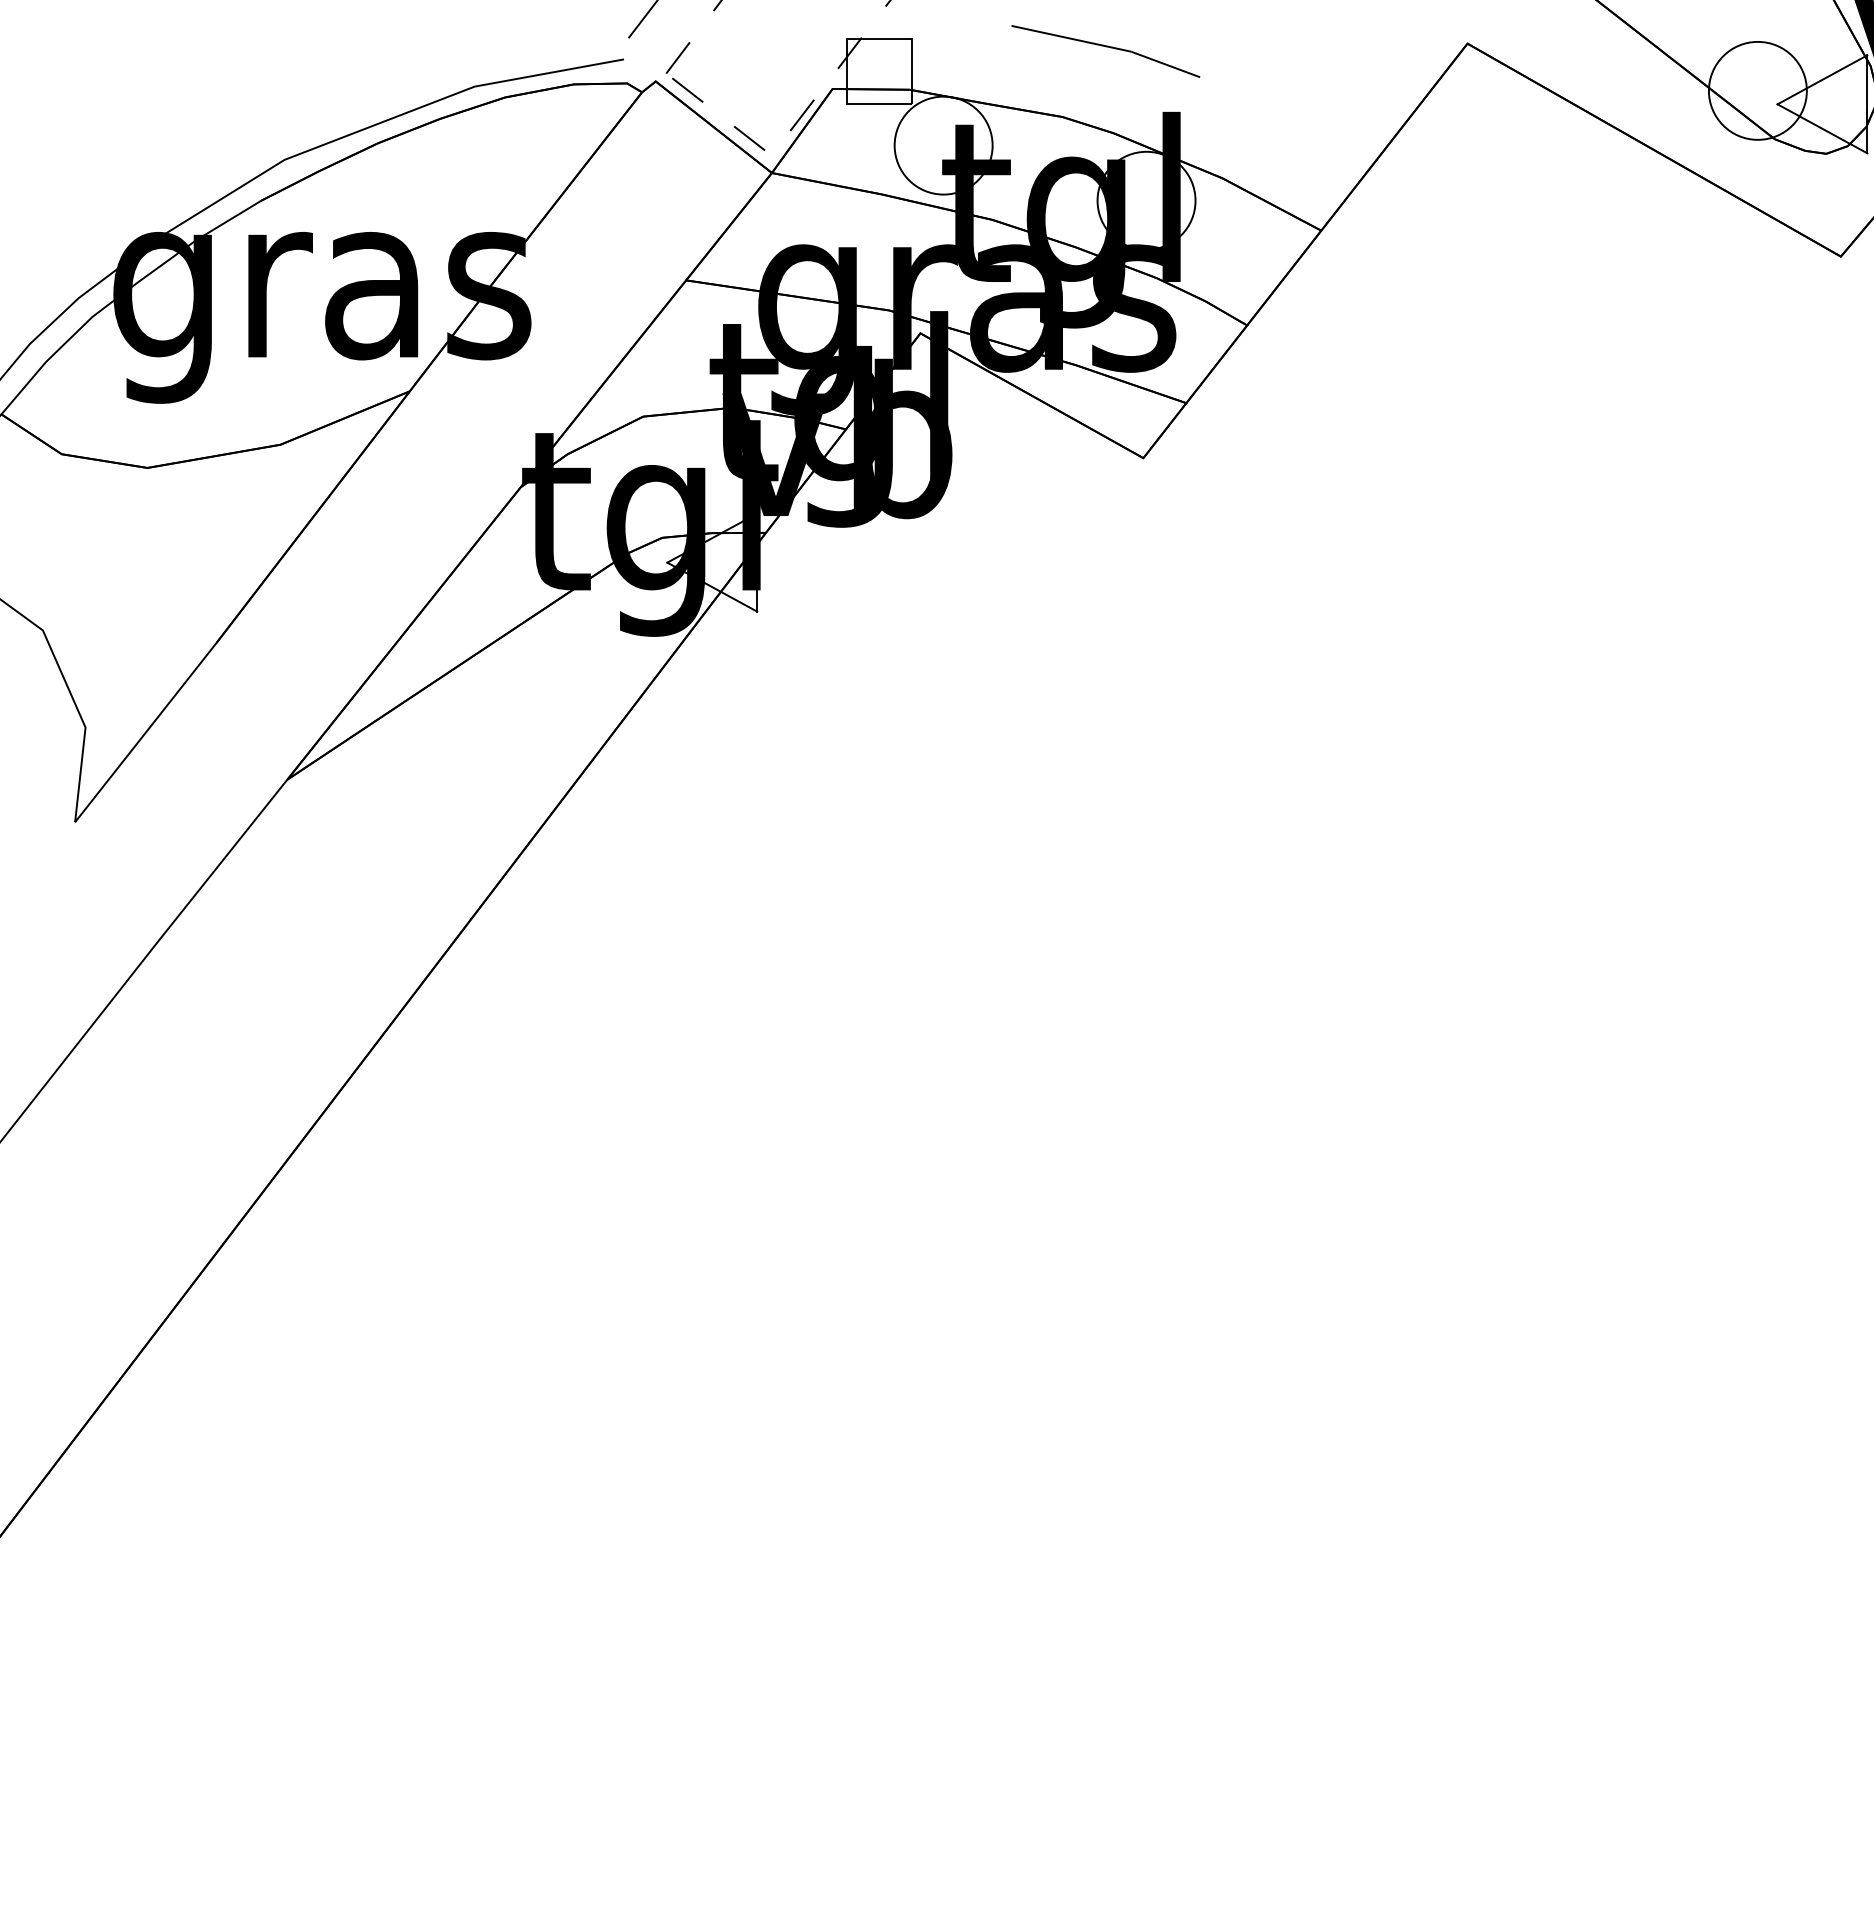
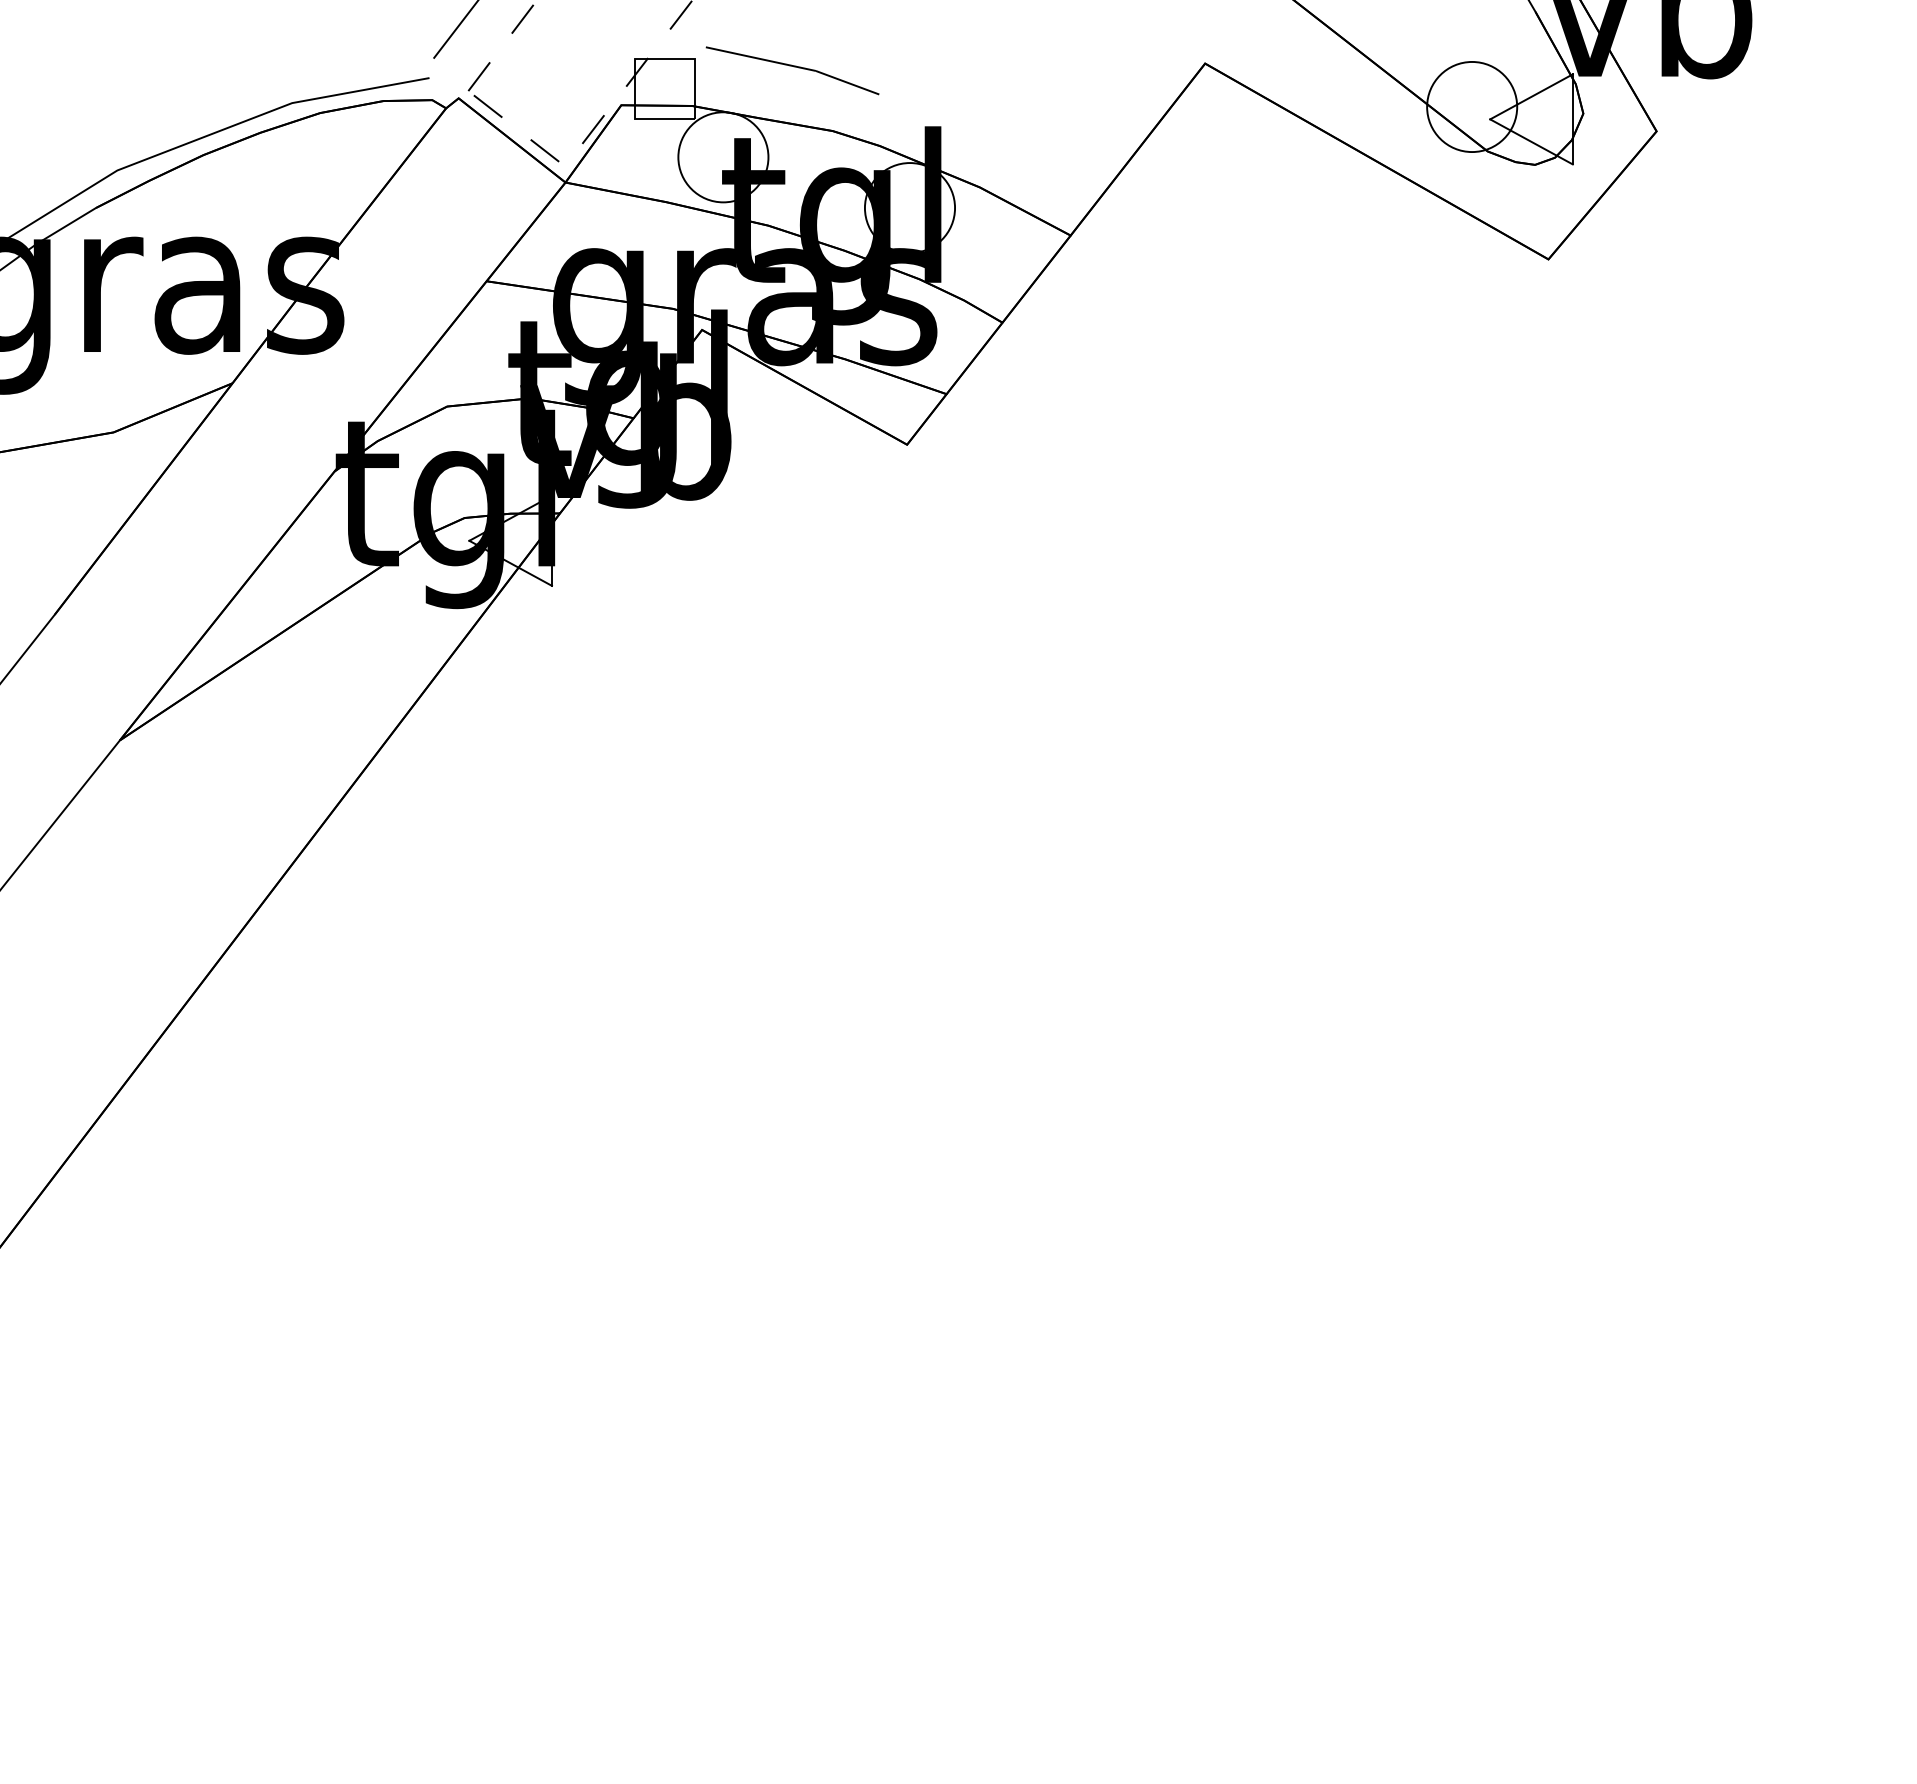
curve: (1106, 47) -> (793, 67), moved

